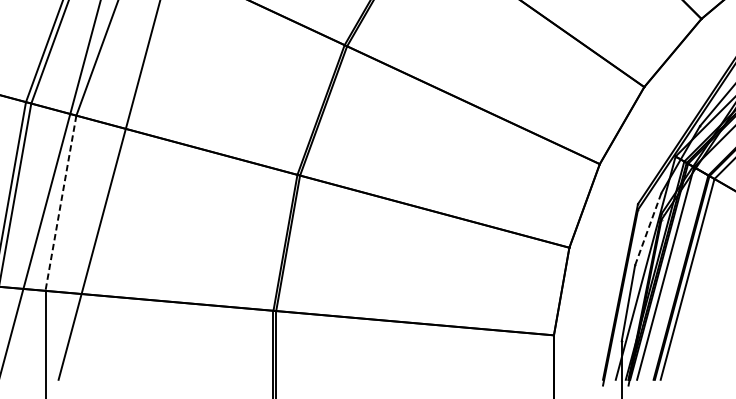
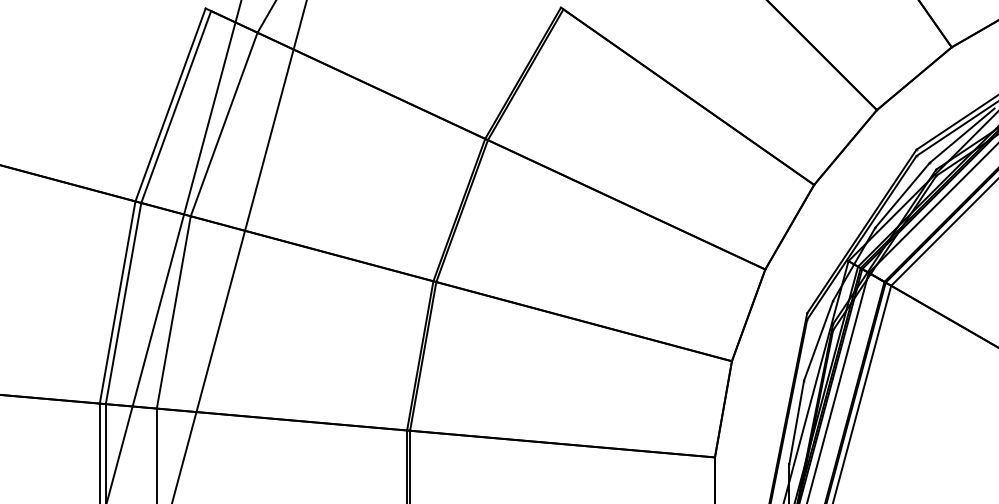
line: (60, 203) -> (173, 312), dashed -> solid
line: (648, 228) -> (818, 340), dashed -> solid

